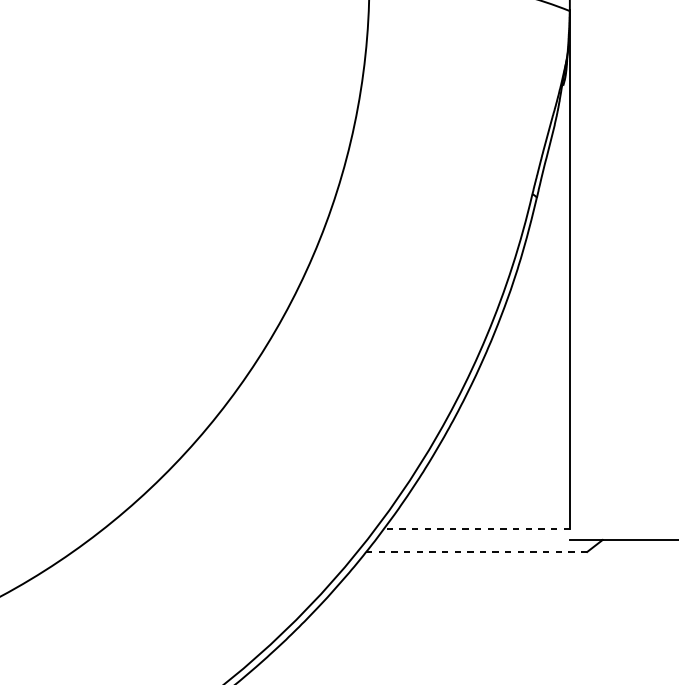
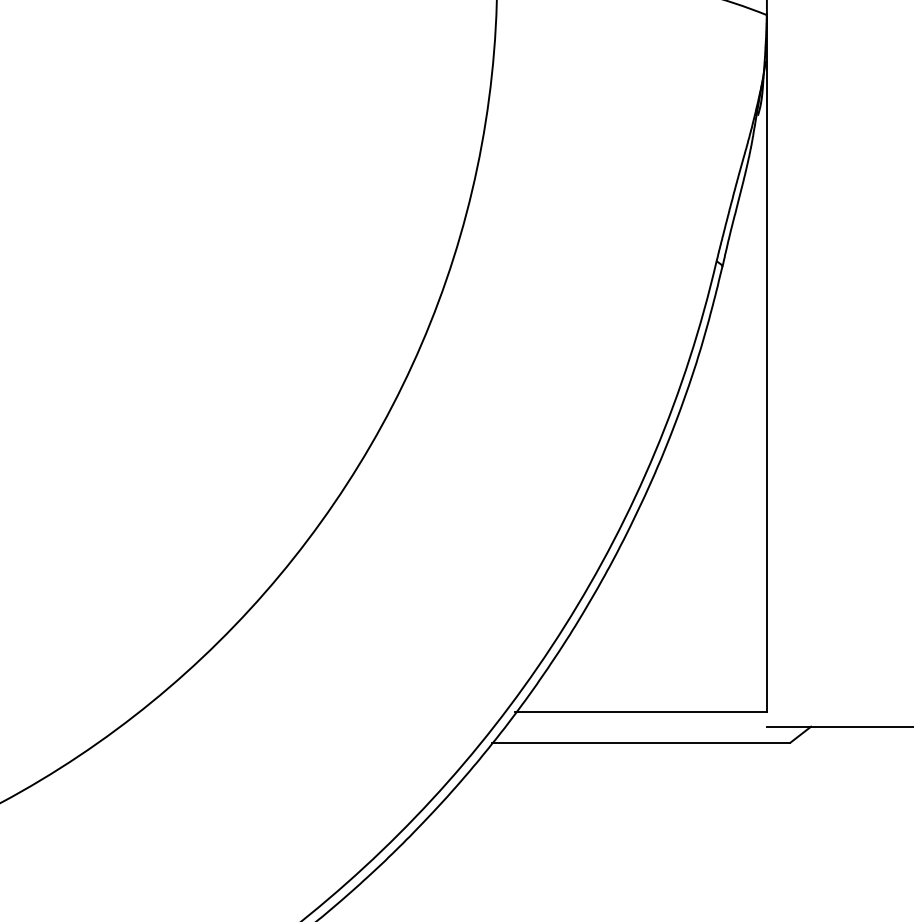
line: (476, 528) -> (641, 711), dashed -> solid
line: (475, 551) -> (640, 742), dashed -> solid

